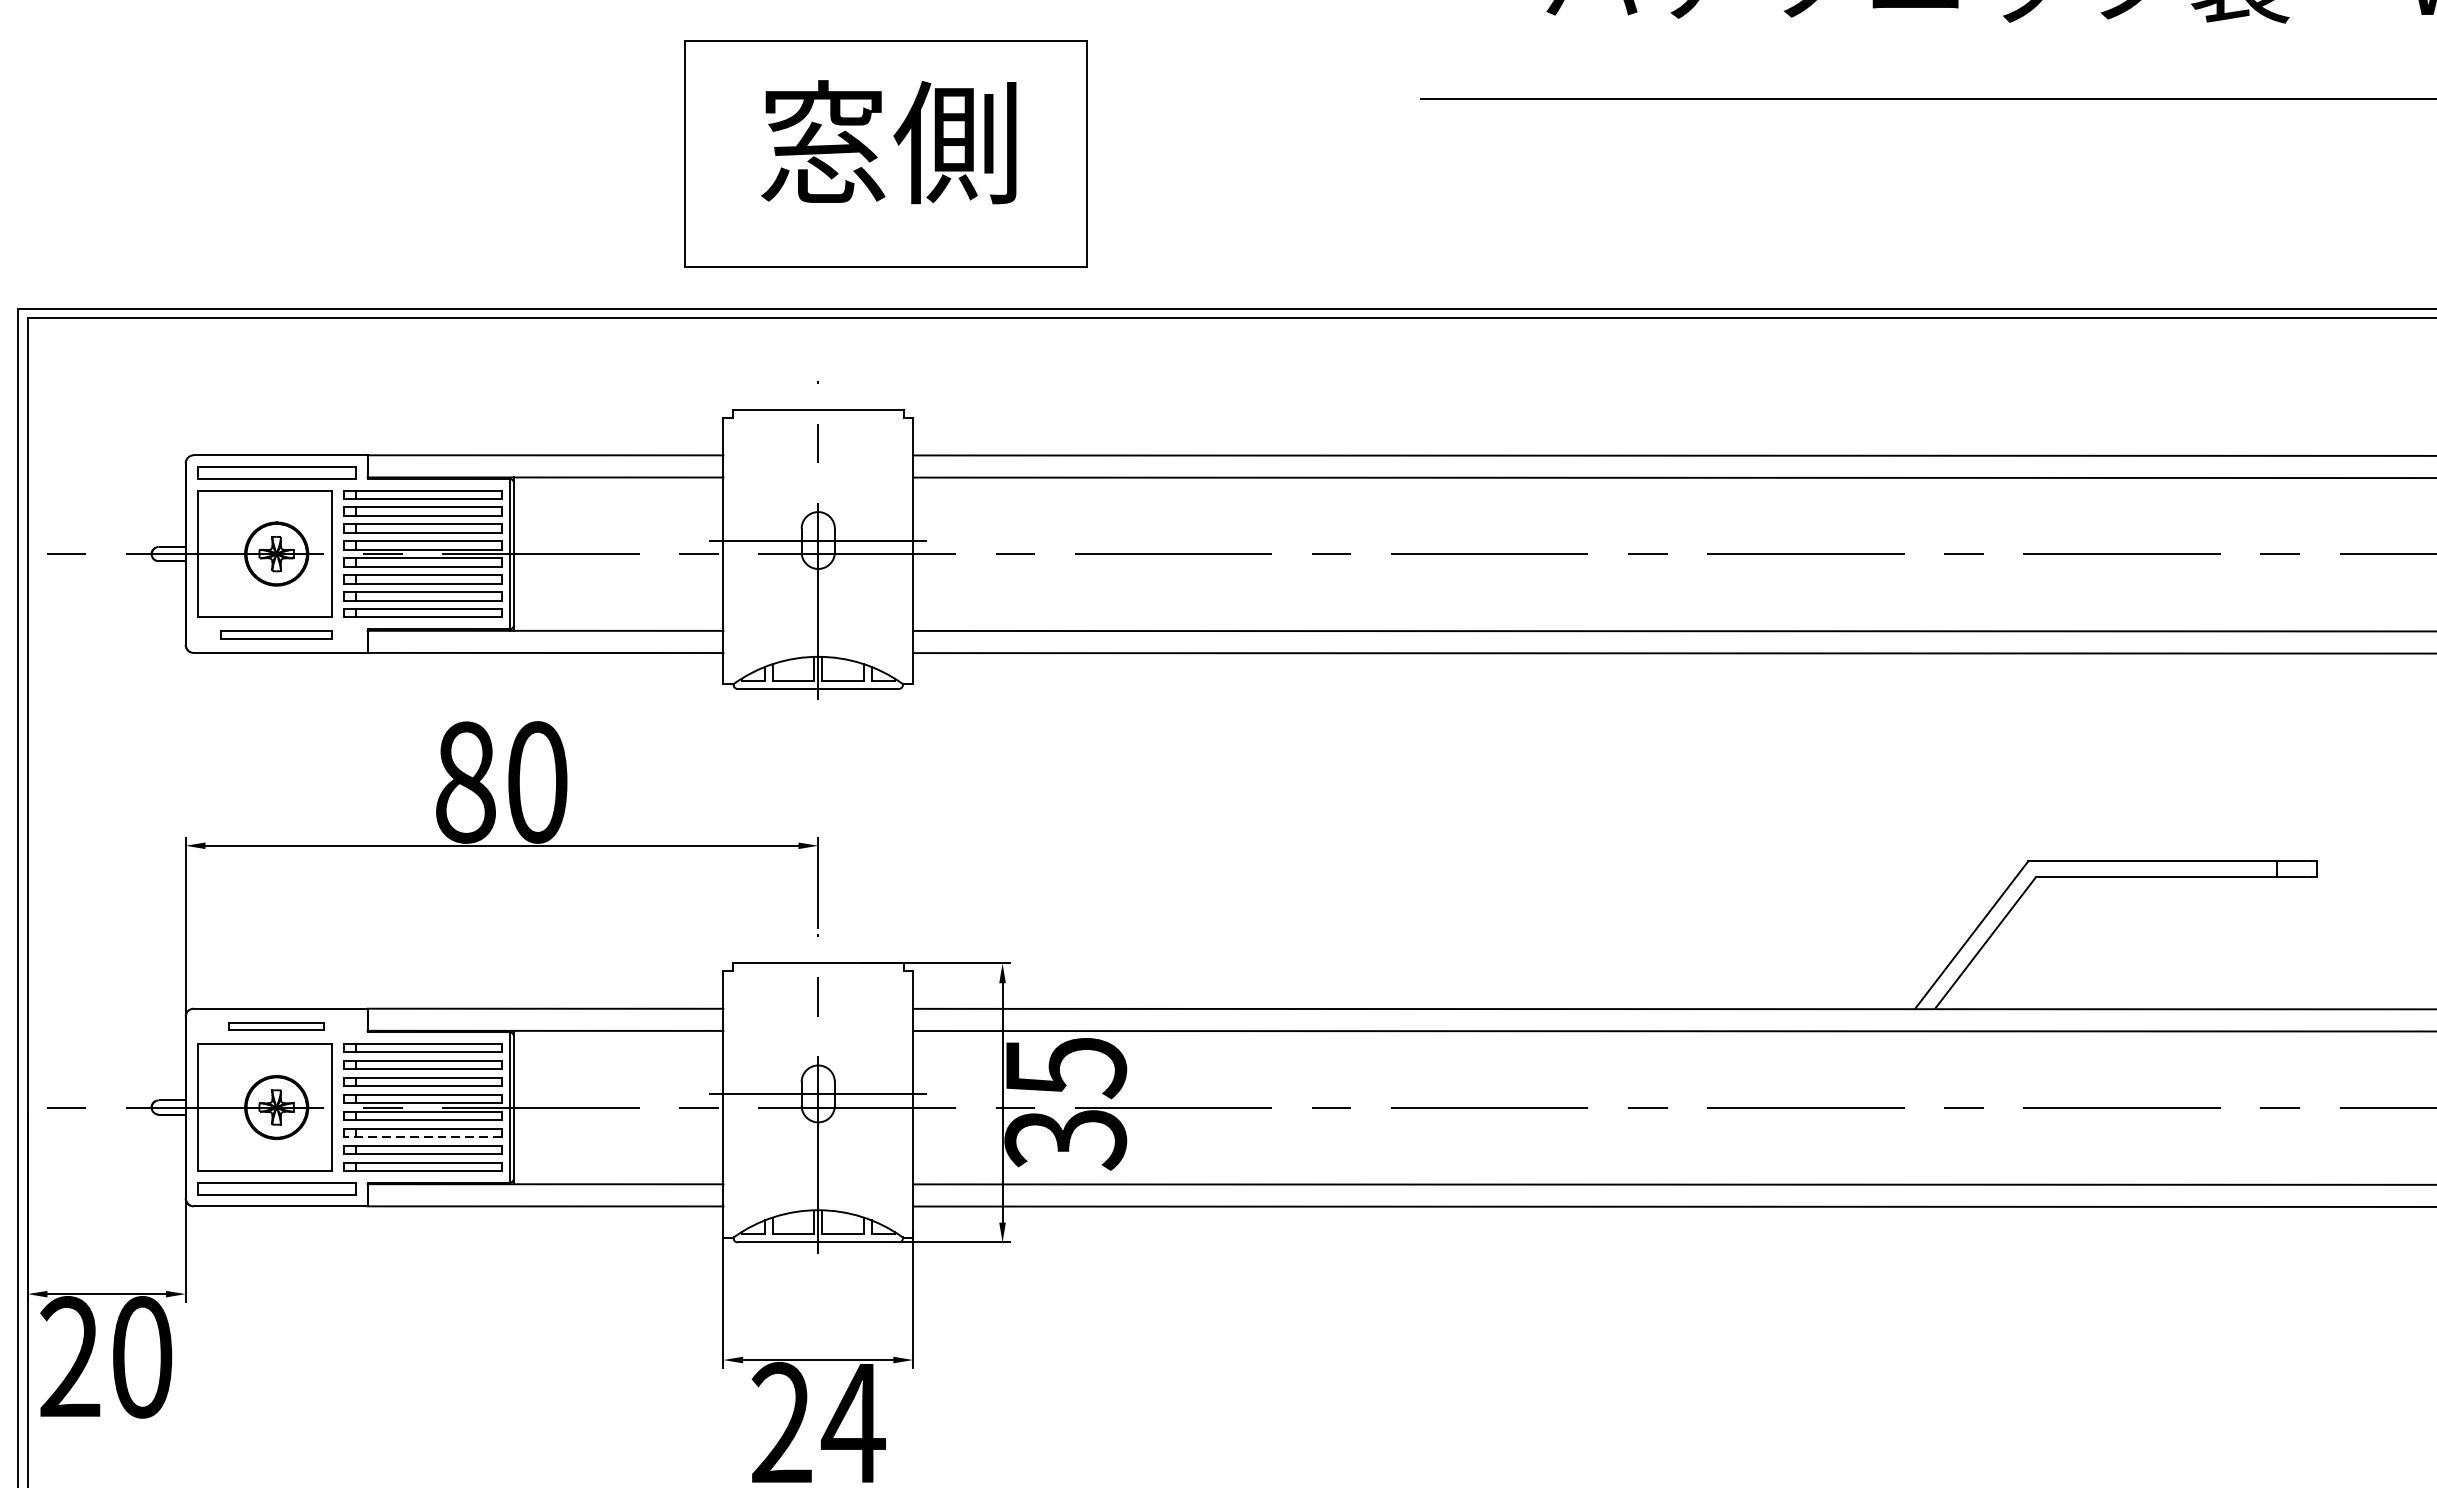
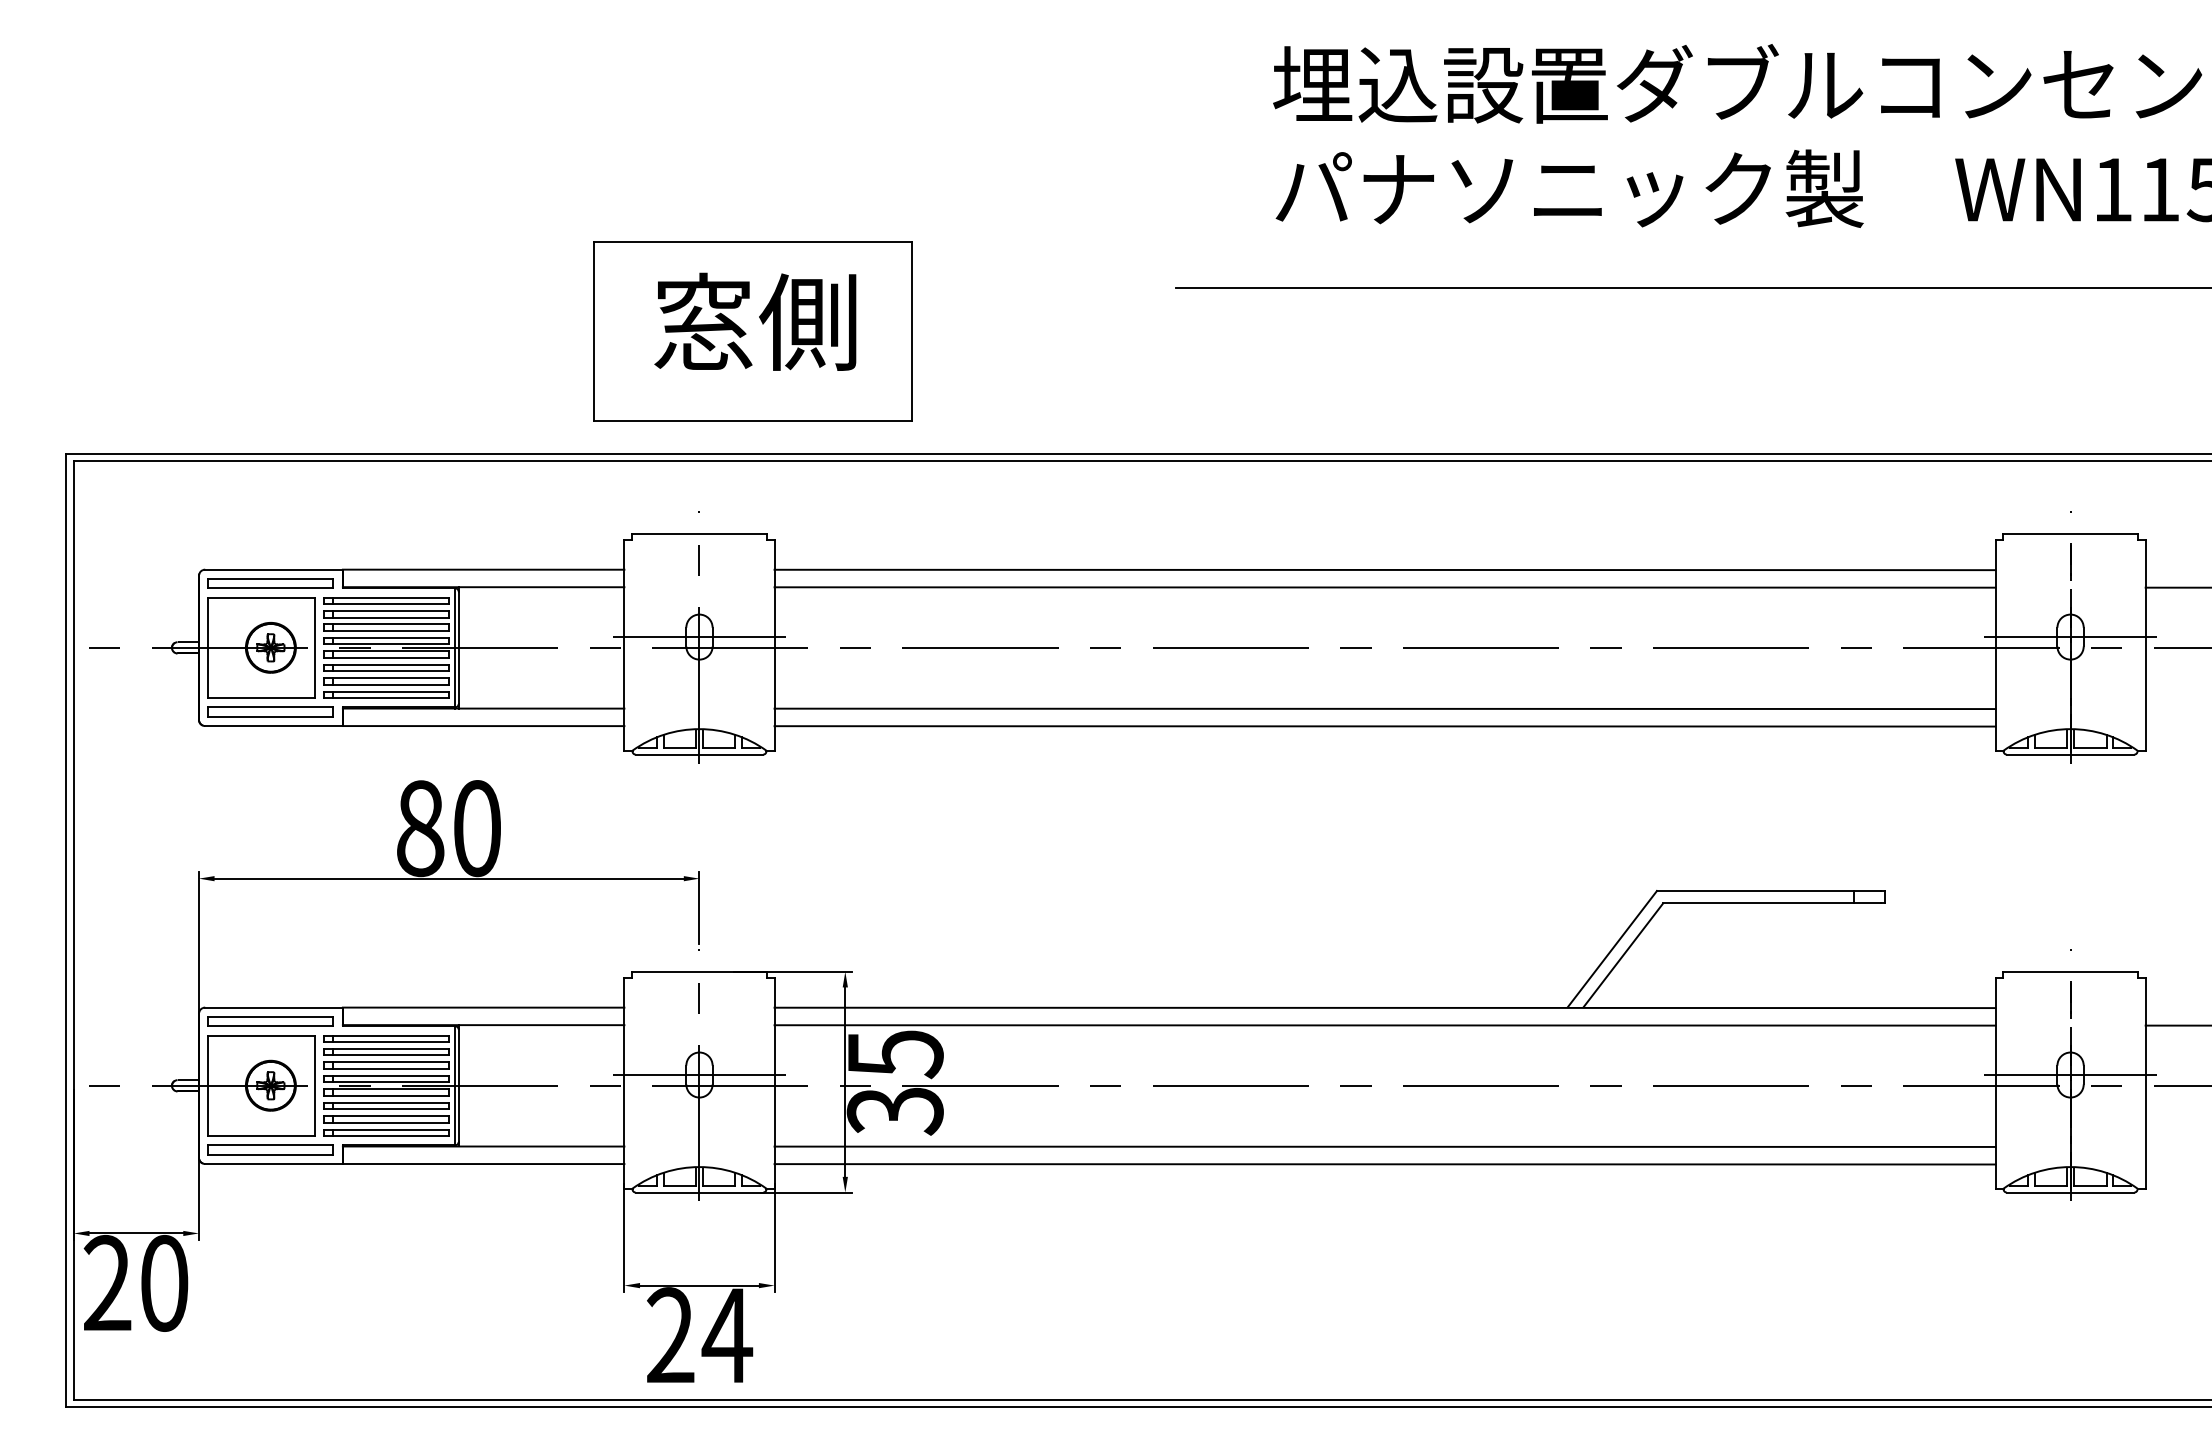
part: (276, 634) -> (270, 711), size x1.43
part: (276, 1026) -> (270, 1021), size x1.67
line: (422, 1137) -> (386, 1109), dashed -> solid

